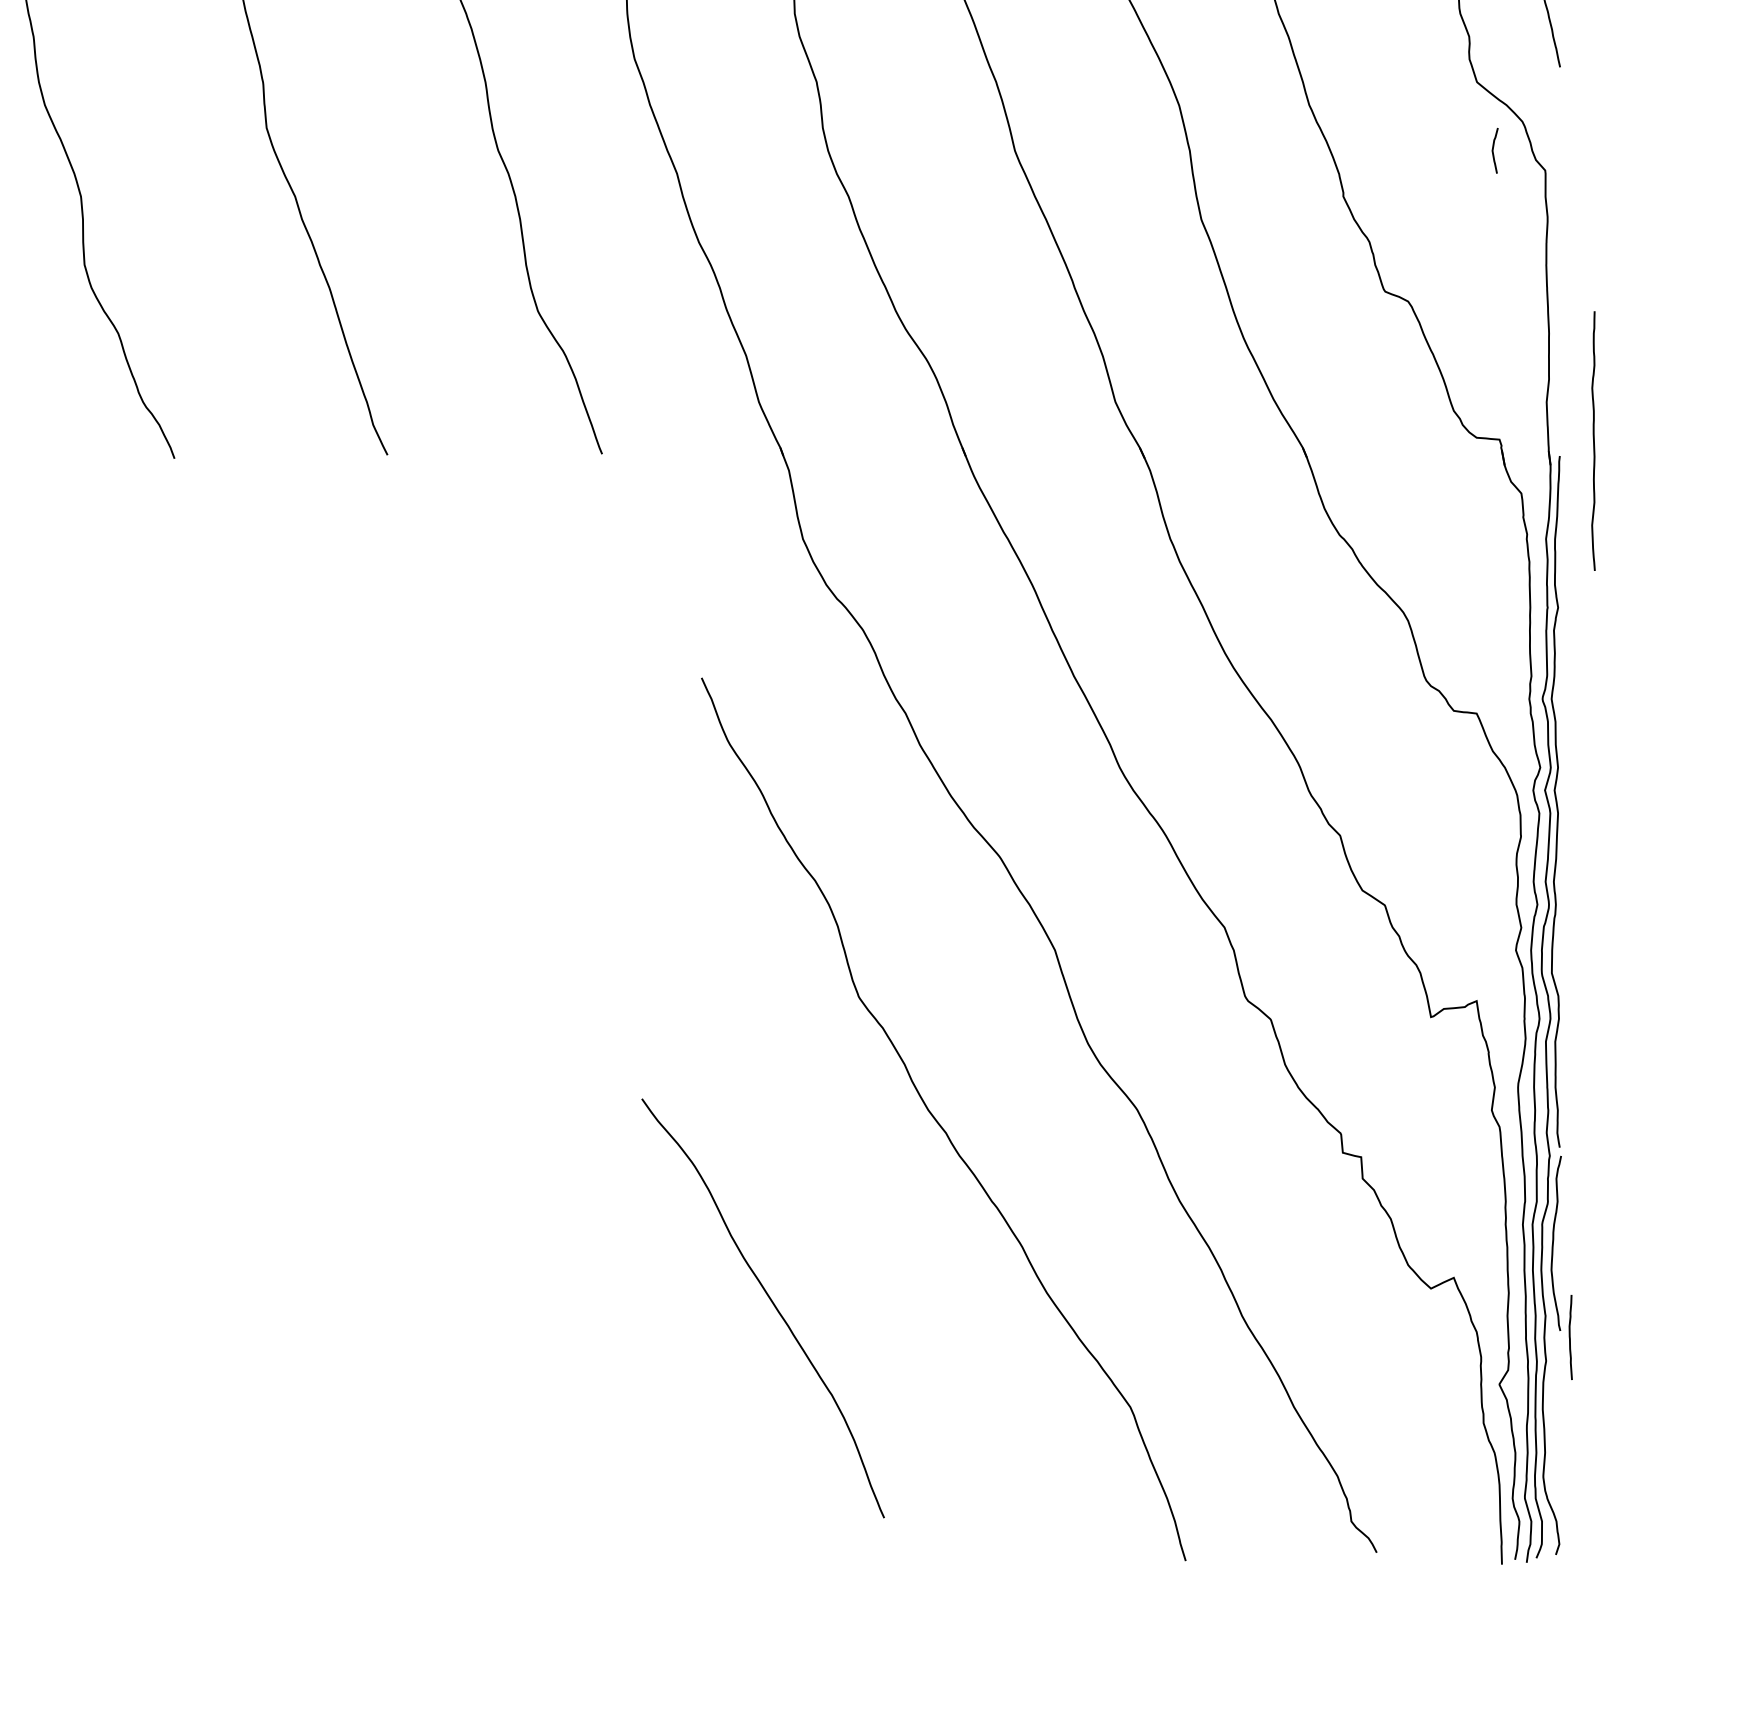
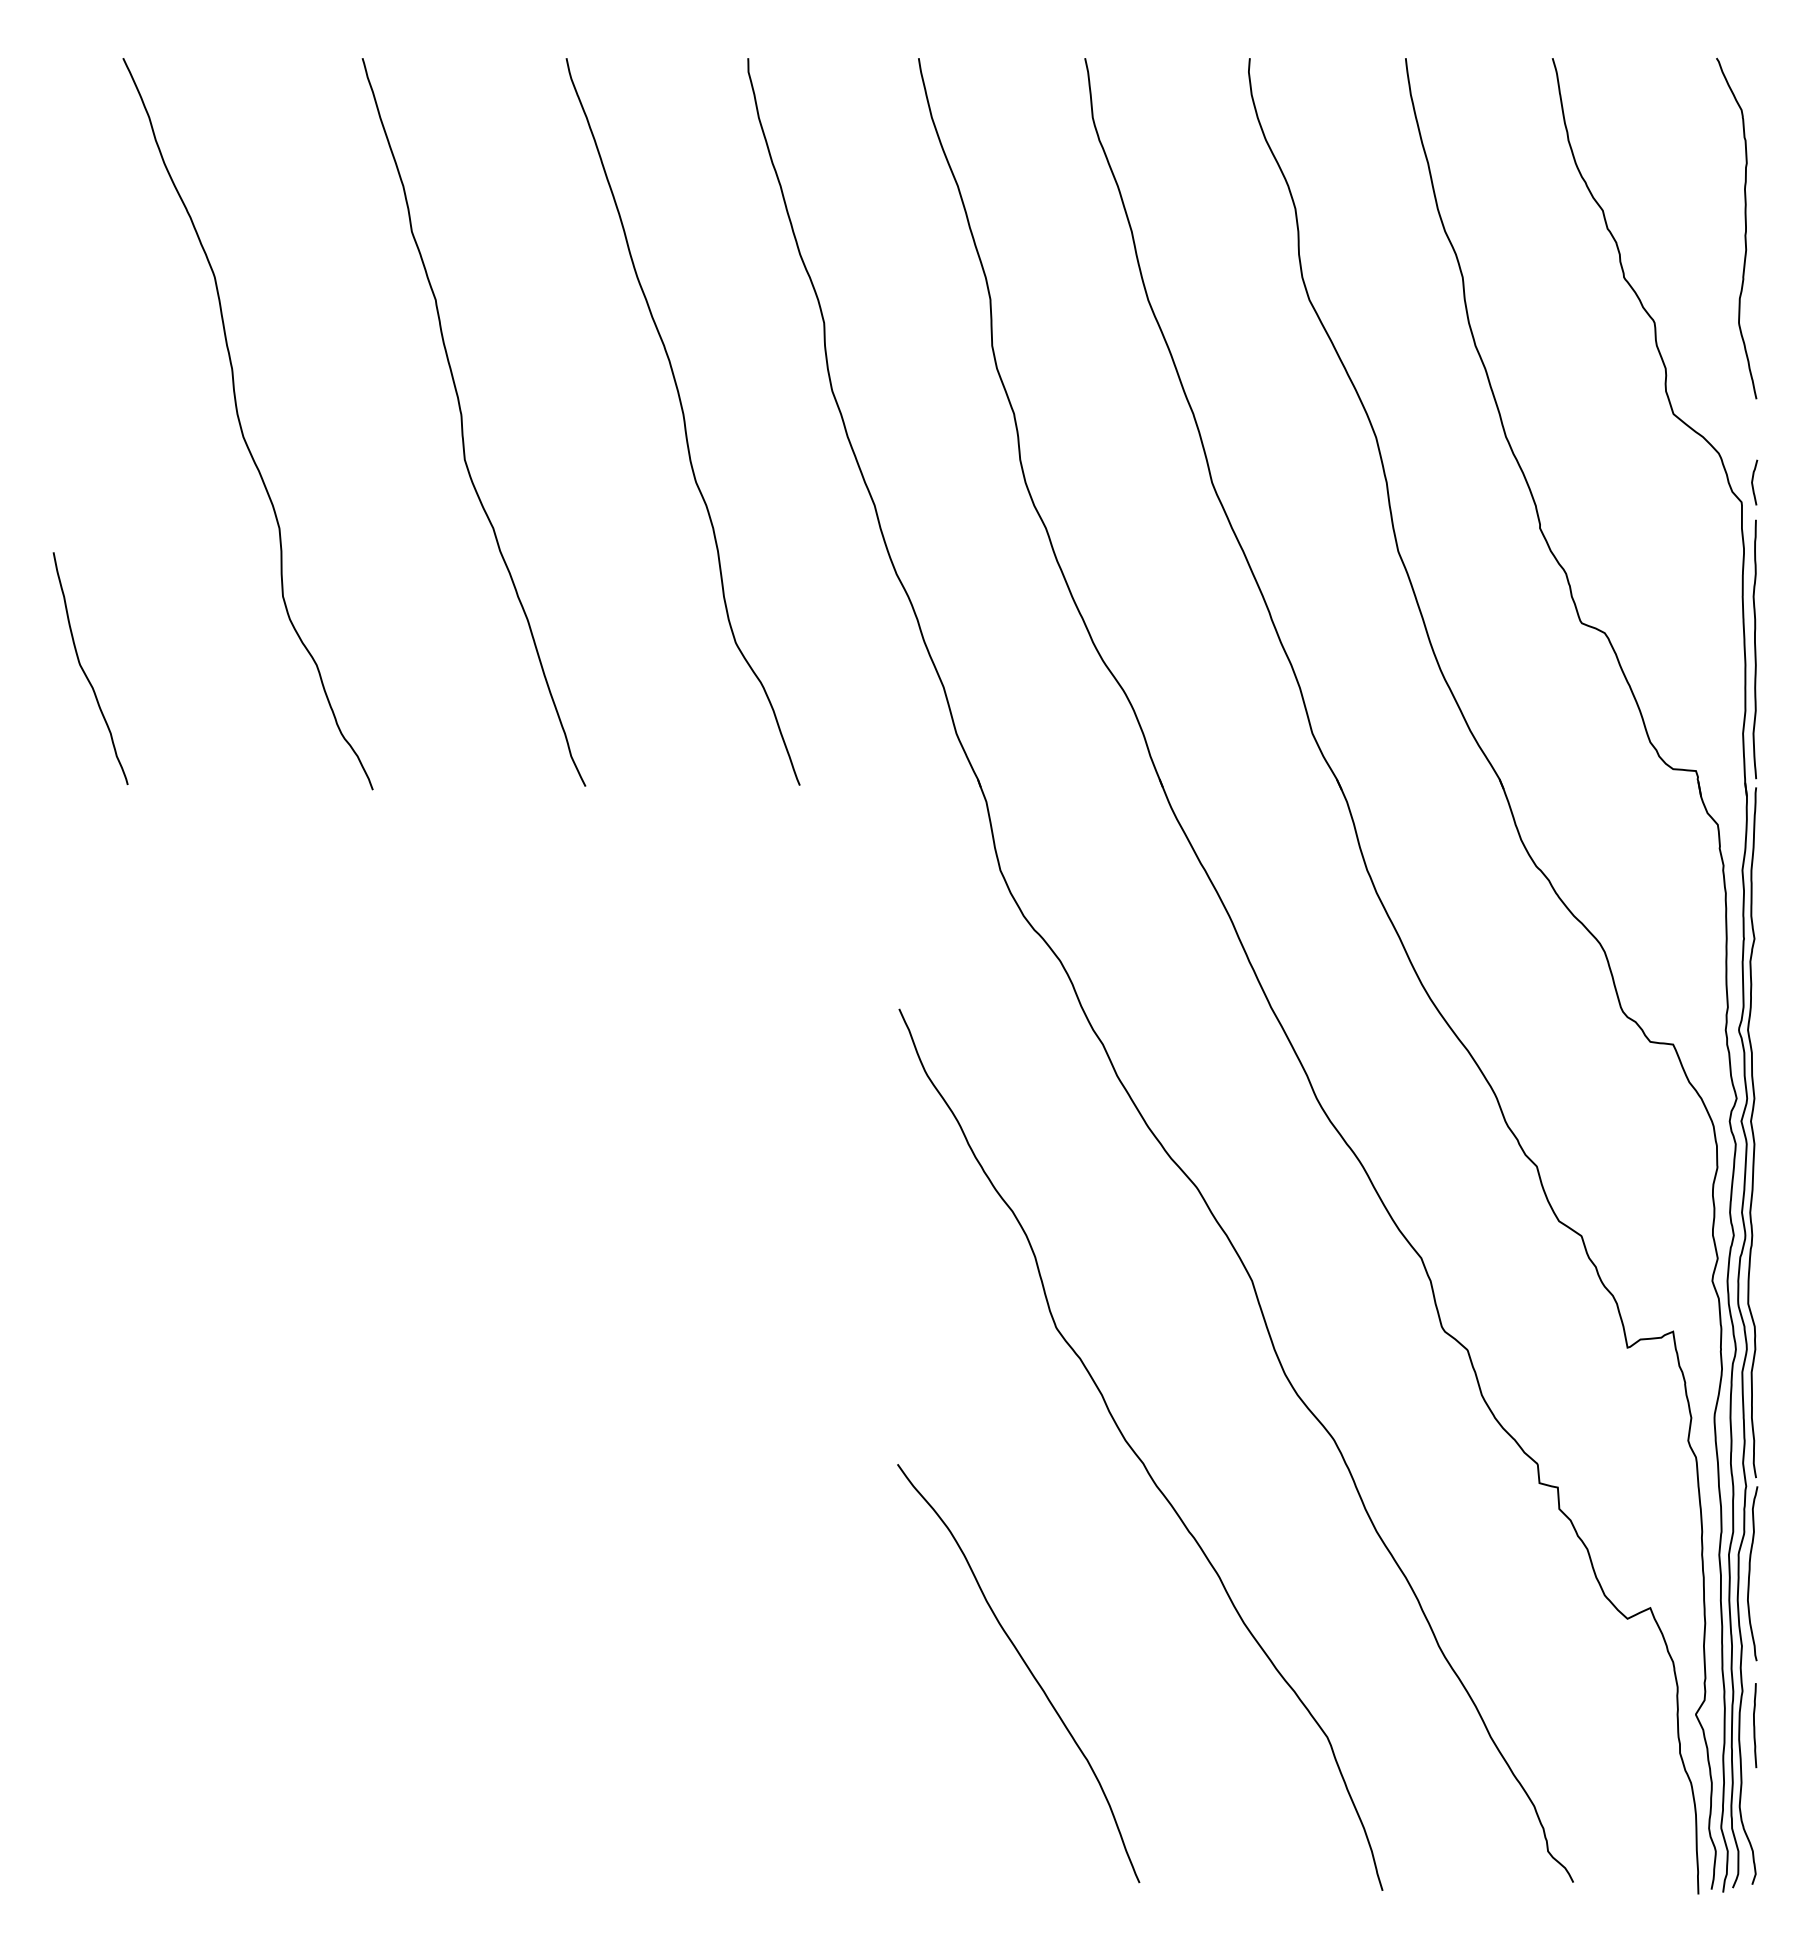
curve: (1494, 149) -> (1753, 481), moved
curve: (1593, 441) -> (1754, 649), moved
curve: (772, 1303) -> (1027, 1668), moved
curve: (1570, 1337) -> (1754, 1725), moved

